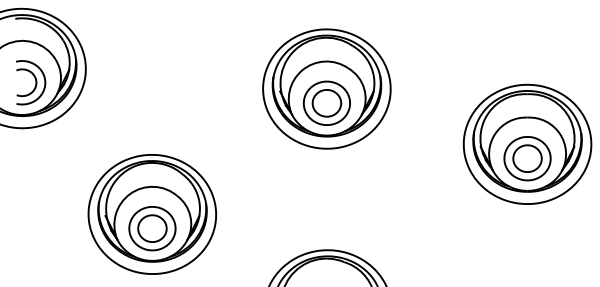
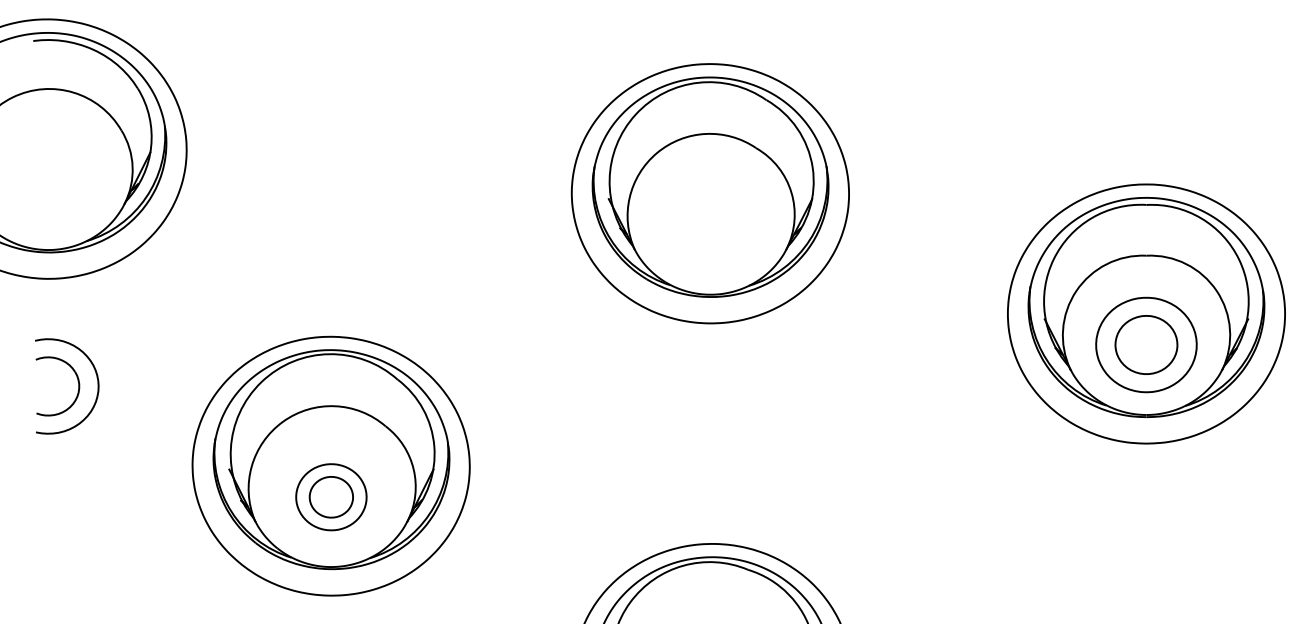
part: (31, 82) -> (68, 385), moved
part: (326, 102) -> (709, 222), removed
part: (152, 228) -> (331, 496), size x0.7

